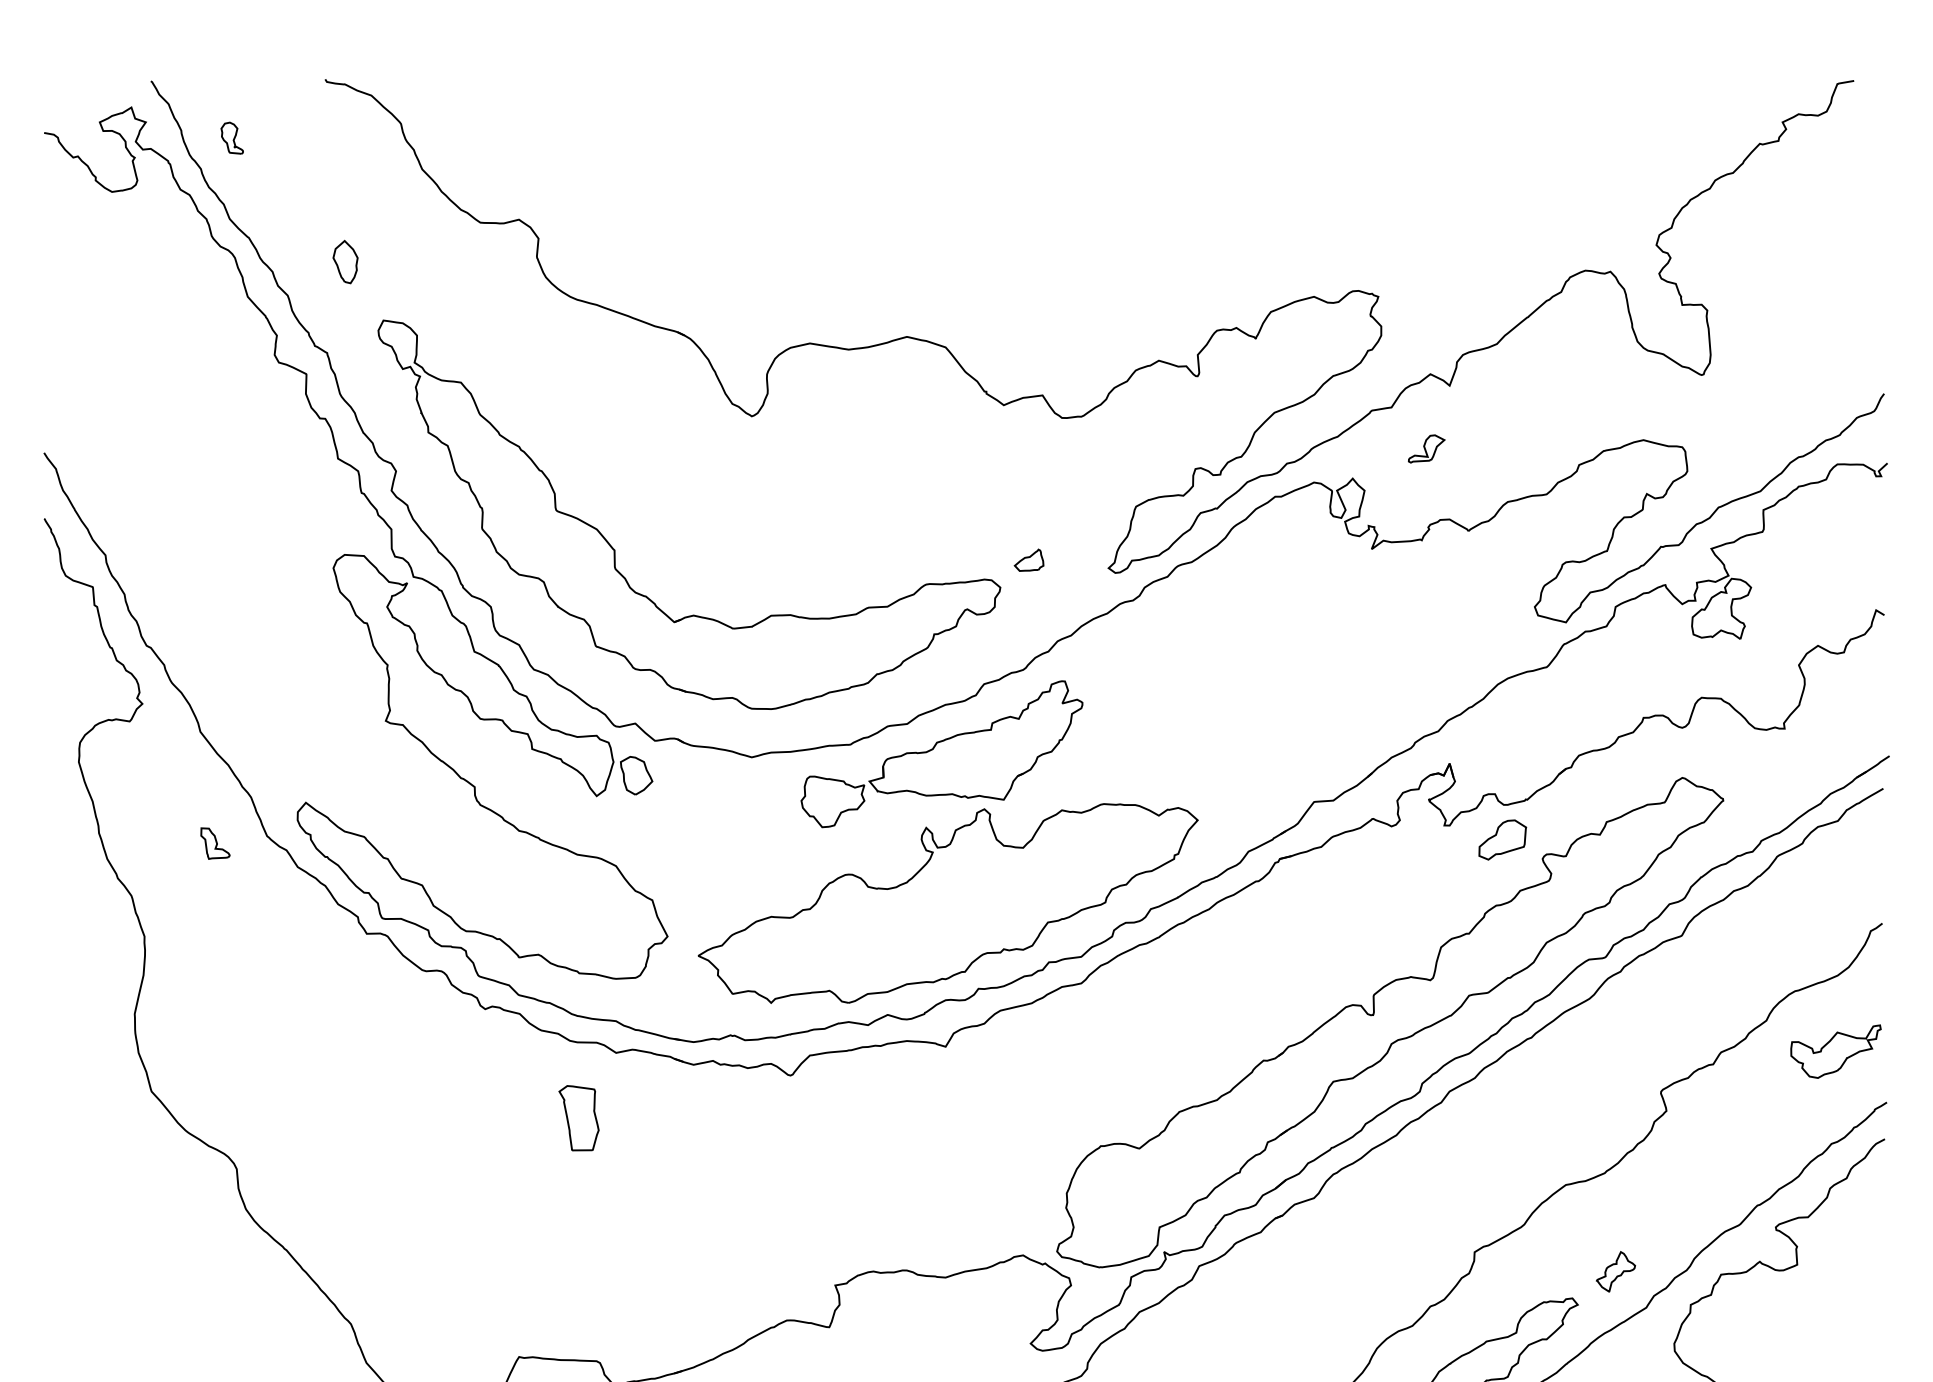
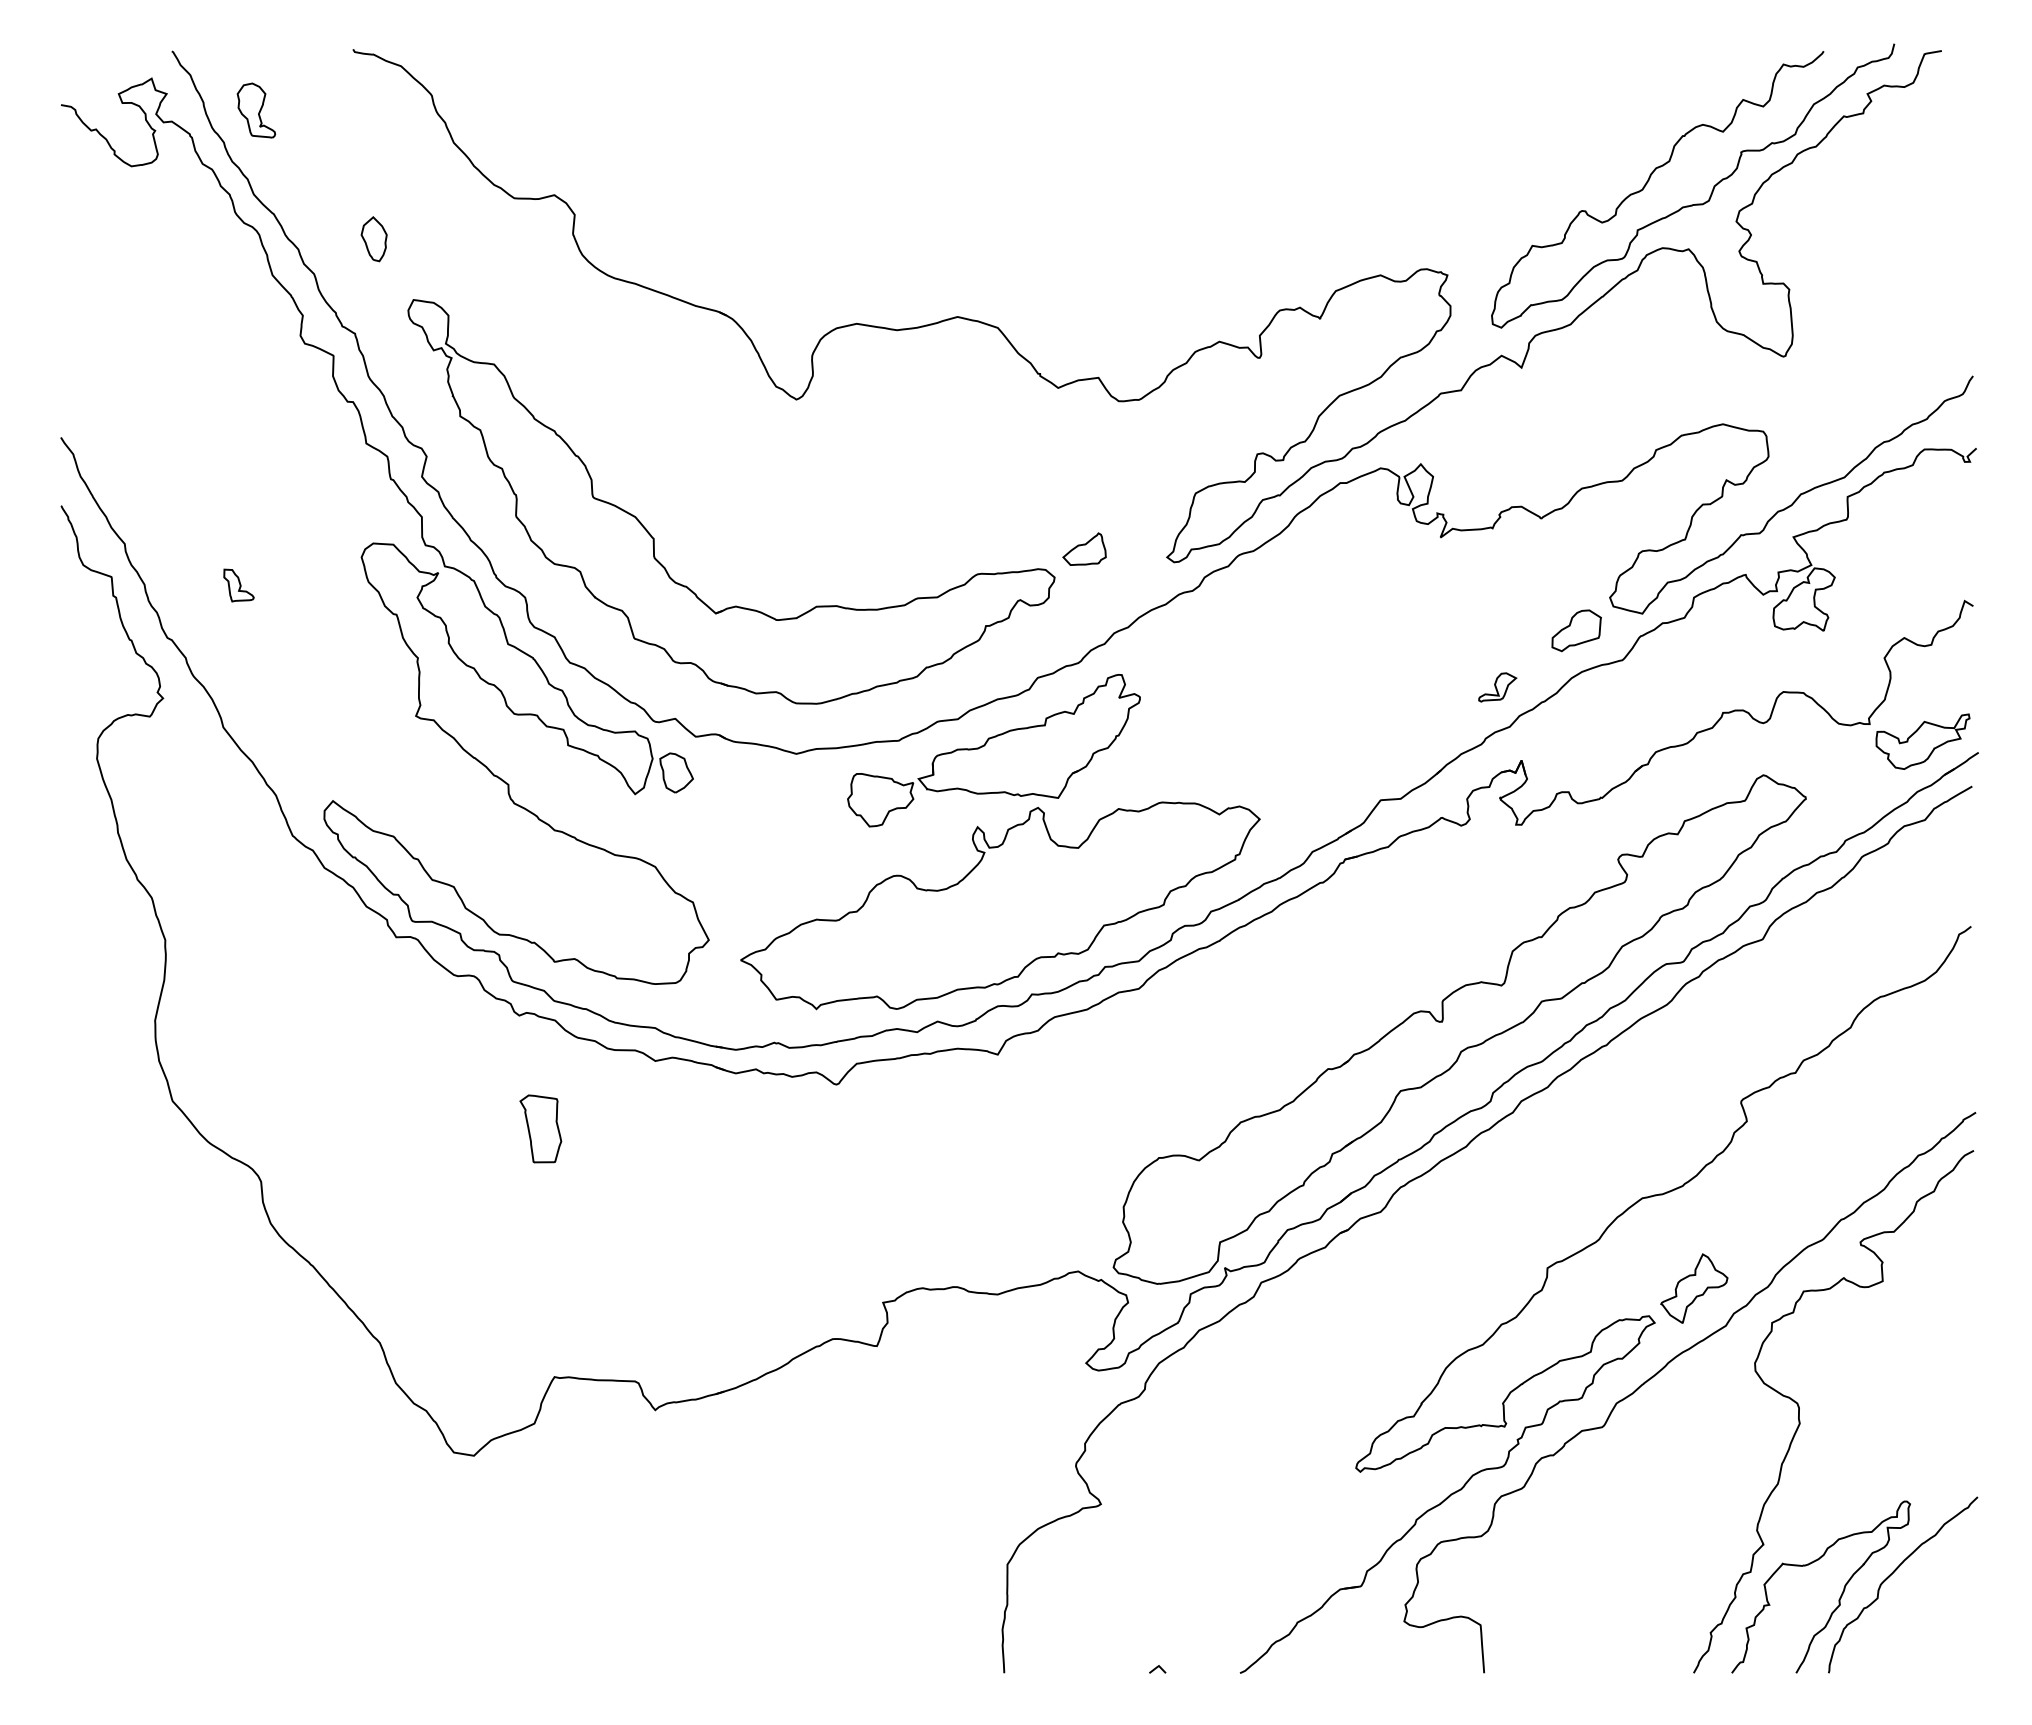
part: (232, 138) -> (256, 110), size x1.67
curve: (1617, 227) -> (1695, 203), added
part: (1426, 449) -> (1497, 687), moved
part: (1029, 559) -> (1084, 548), size x1.43
part: (1502, 839) -> (1576, 630), moved
part: (214, 843) -> (238, 585), moved
part: (1835, 1051) -> (1922, 741), moved
part: (578, 1117) -> (540, 1128), moved
part: (1616, 1271) -> (1694, 1288), size x1.67

